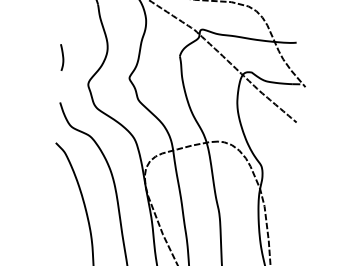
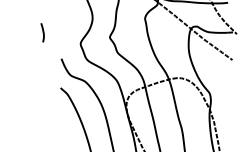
curve: (62, 57) -> (43, 32), moved

